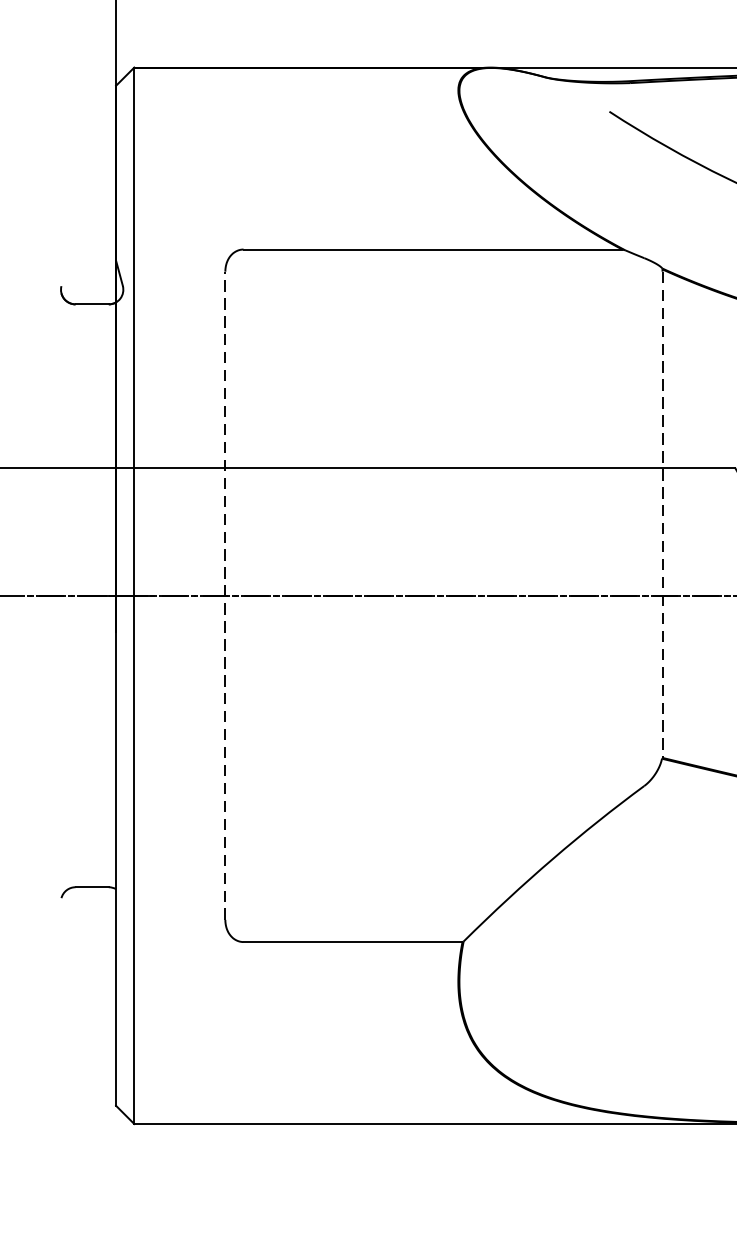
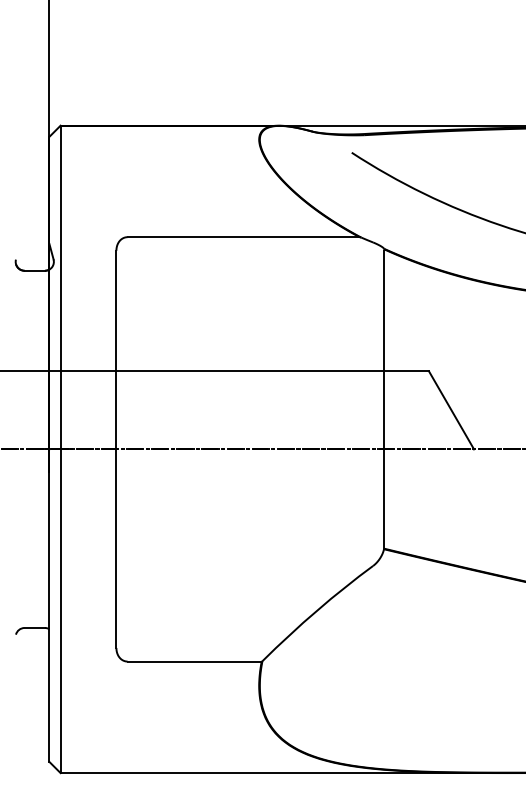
line: (662, 514) -> (384, 399), dashed -> solid
line: (225, 595) -> (116, 449), dashed -> solid

